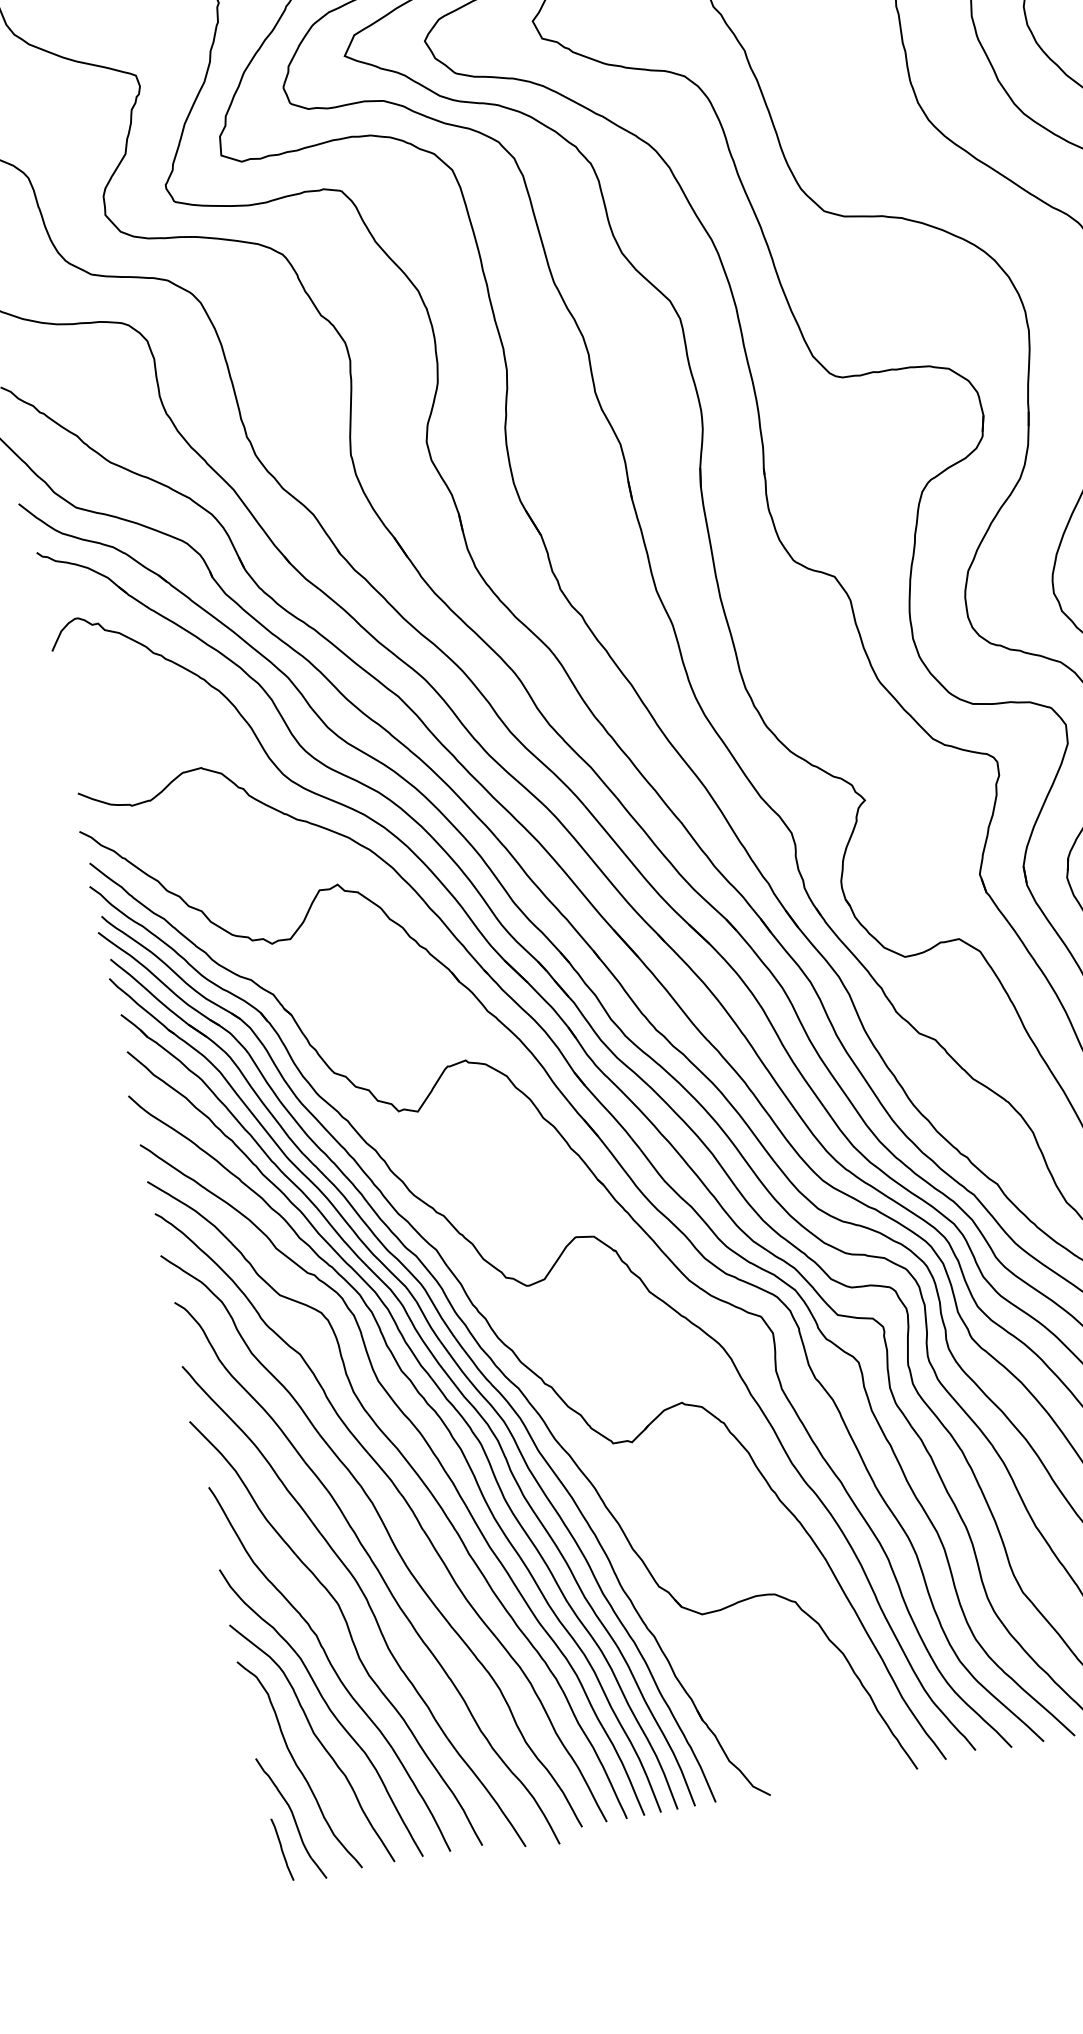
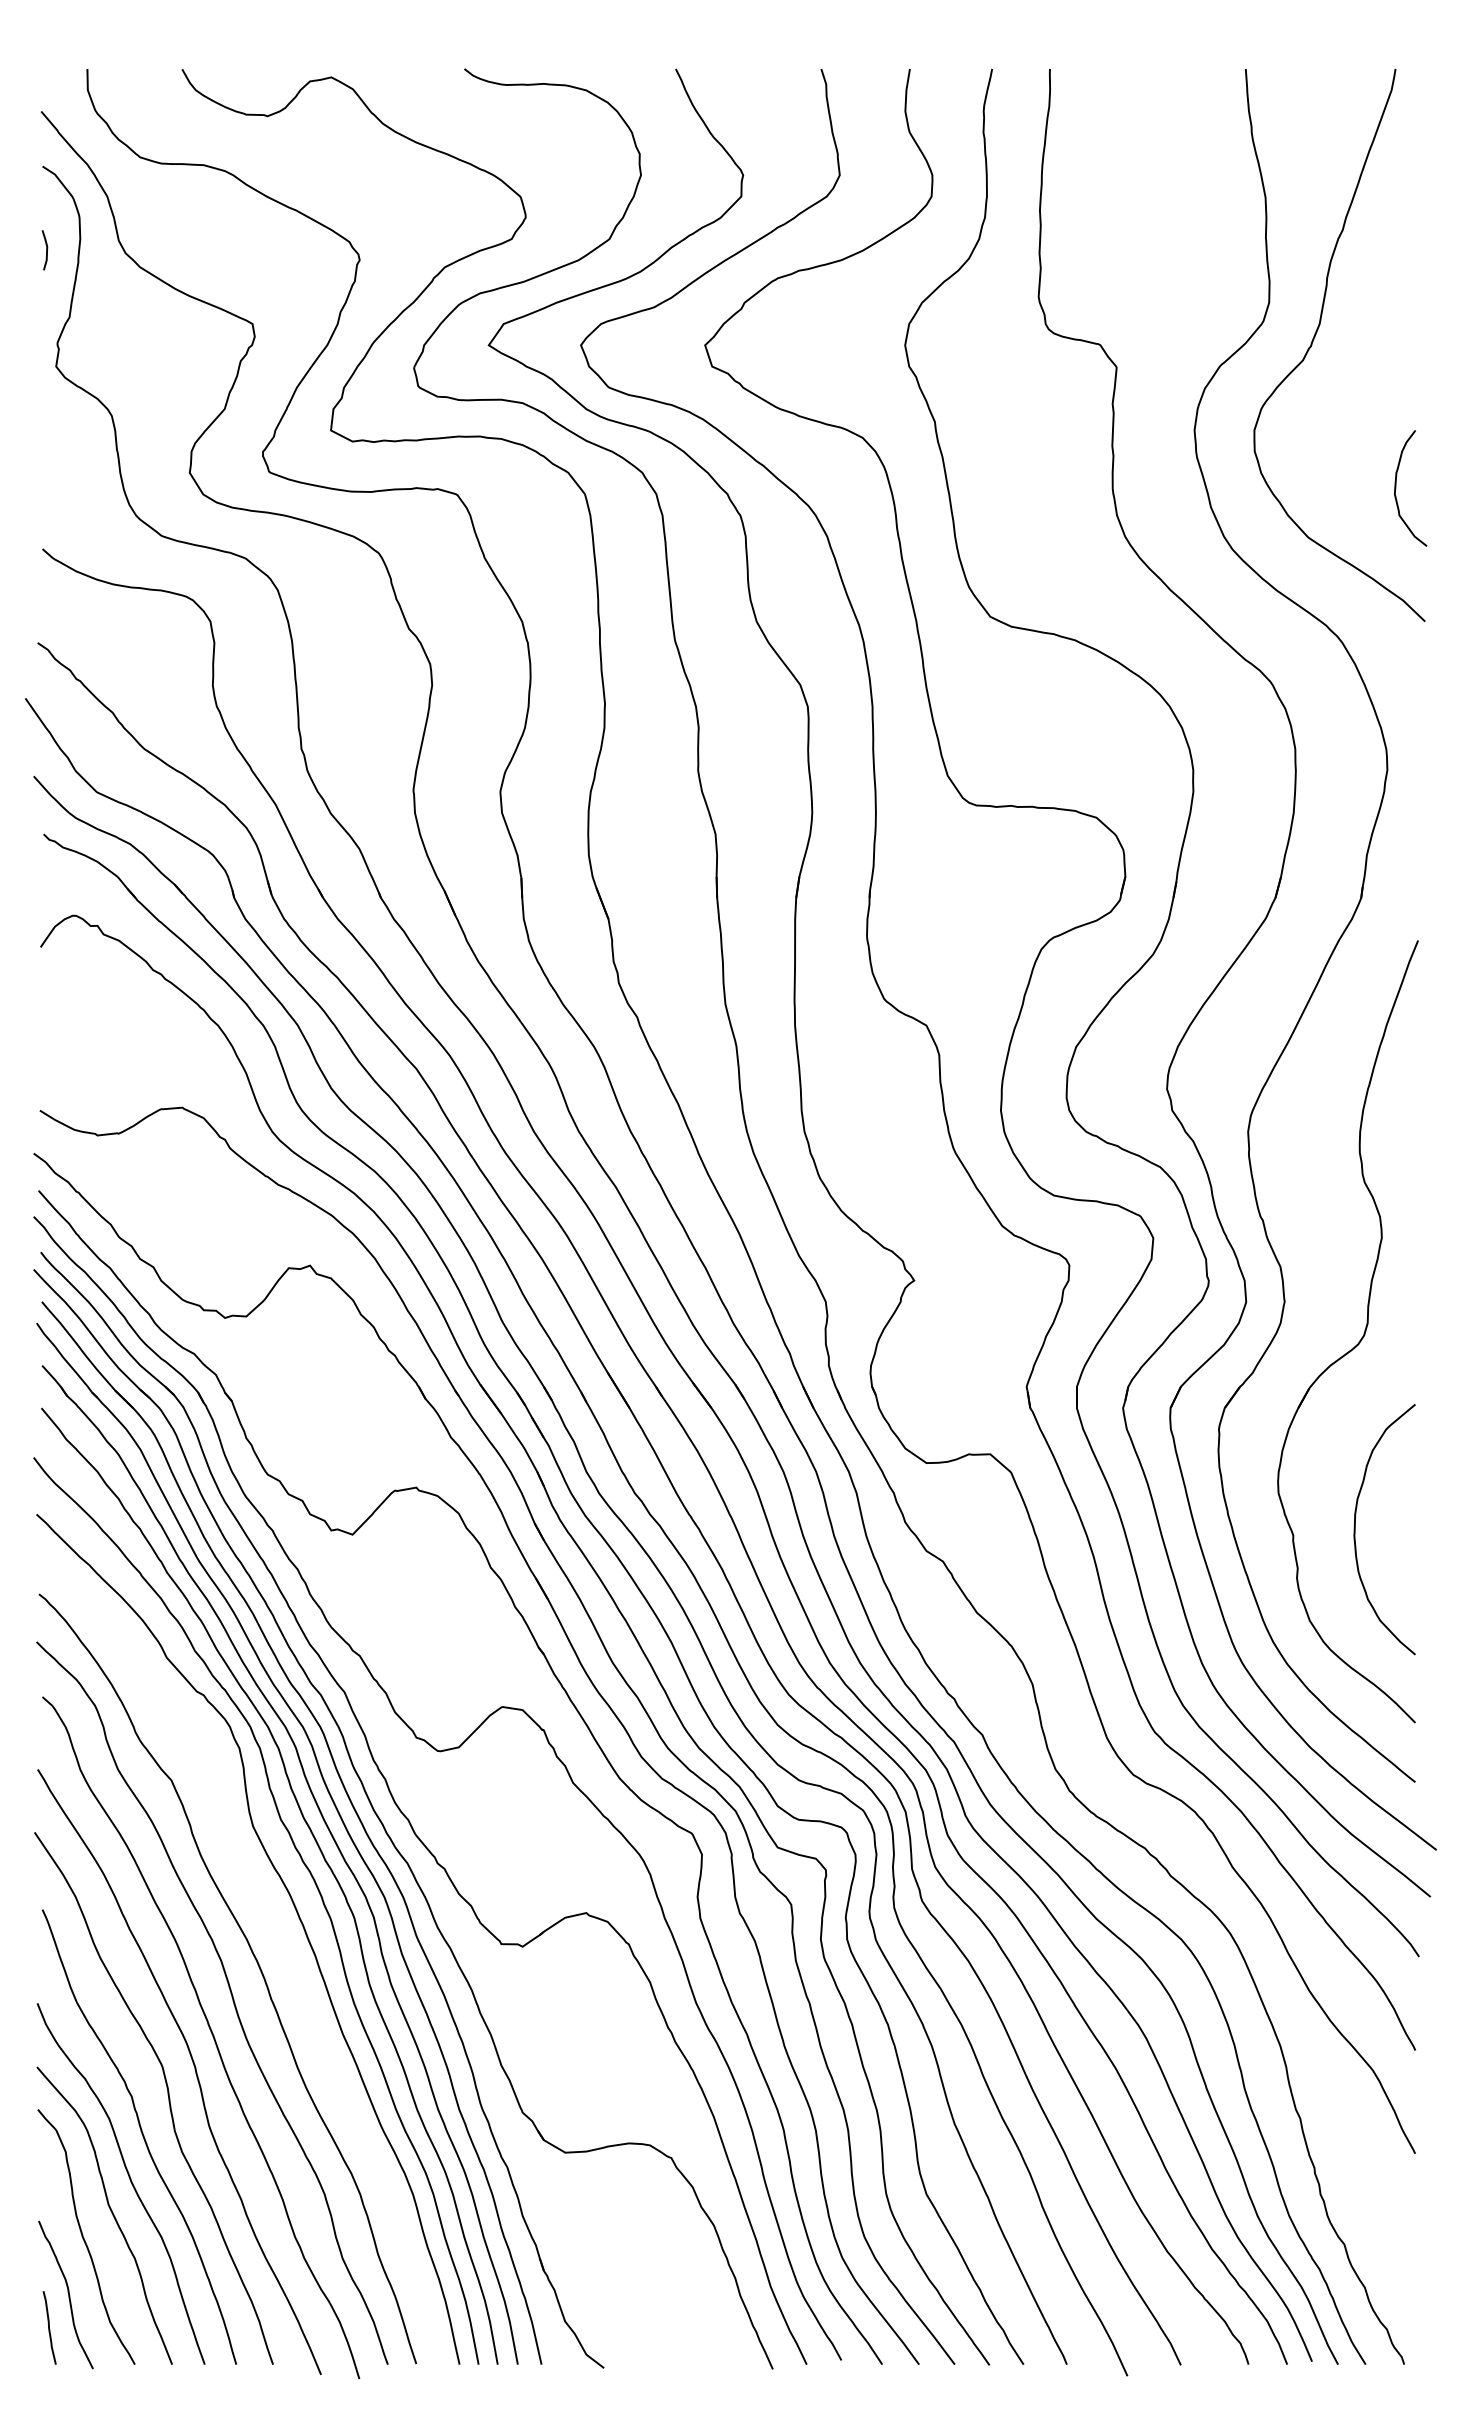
curve: (418, 1477) -> (277, 1941), removed

